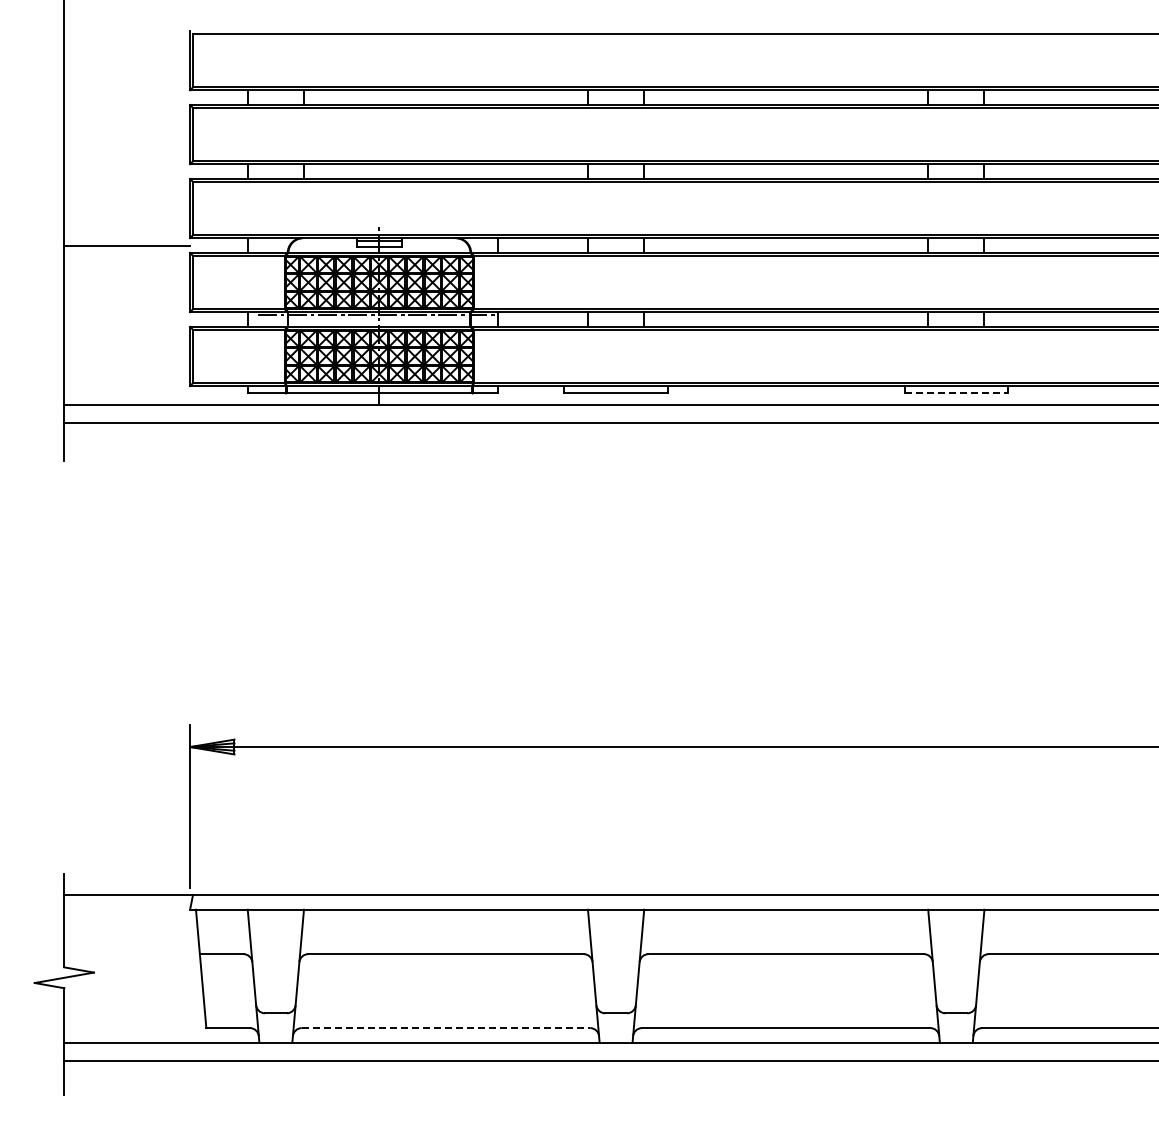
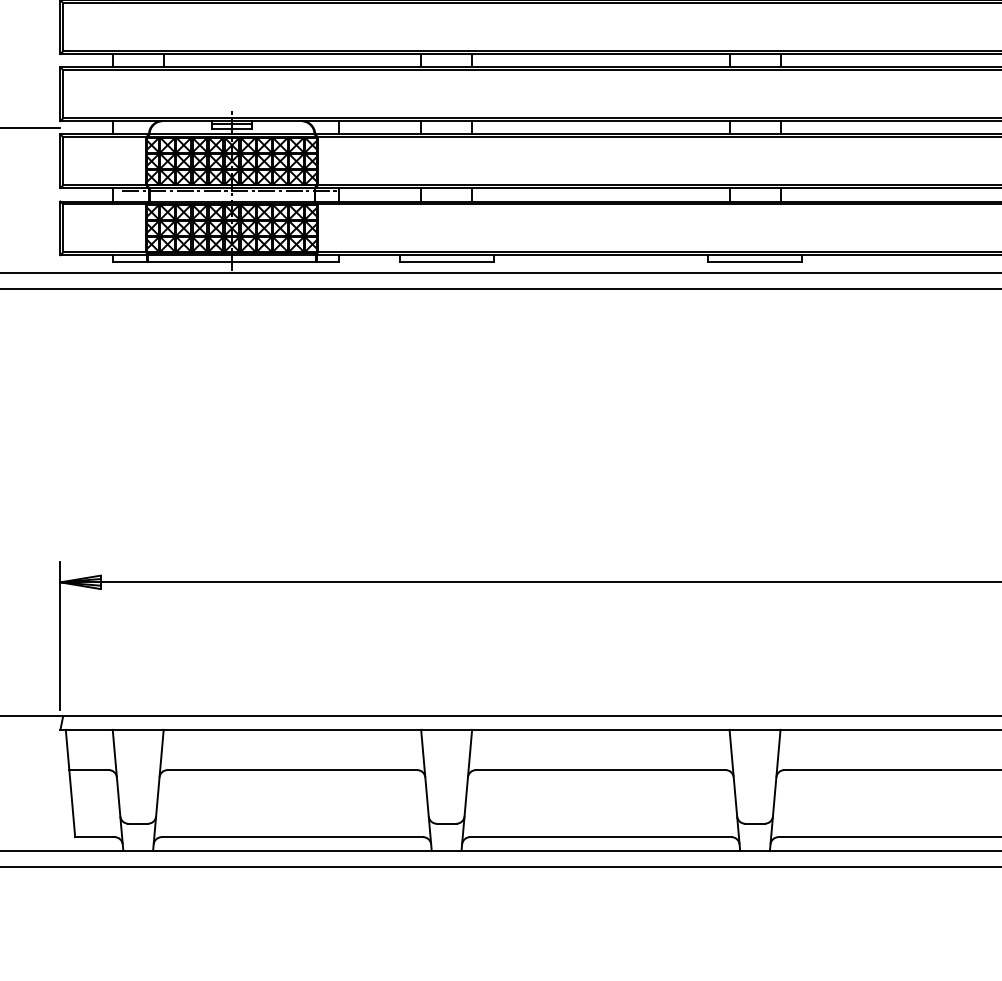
line: (956, 393) -> (755, 261), dashed -> solid
line: (446, 1028) -> (292, 837), dashed -> solid

